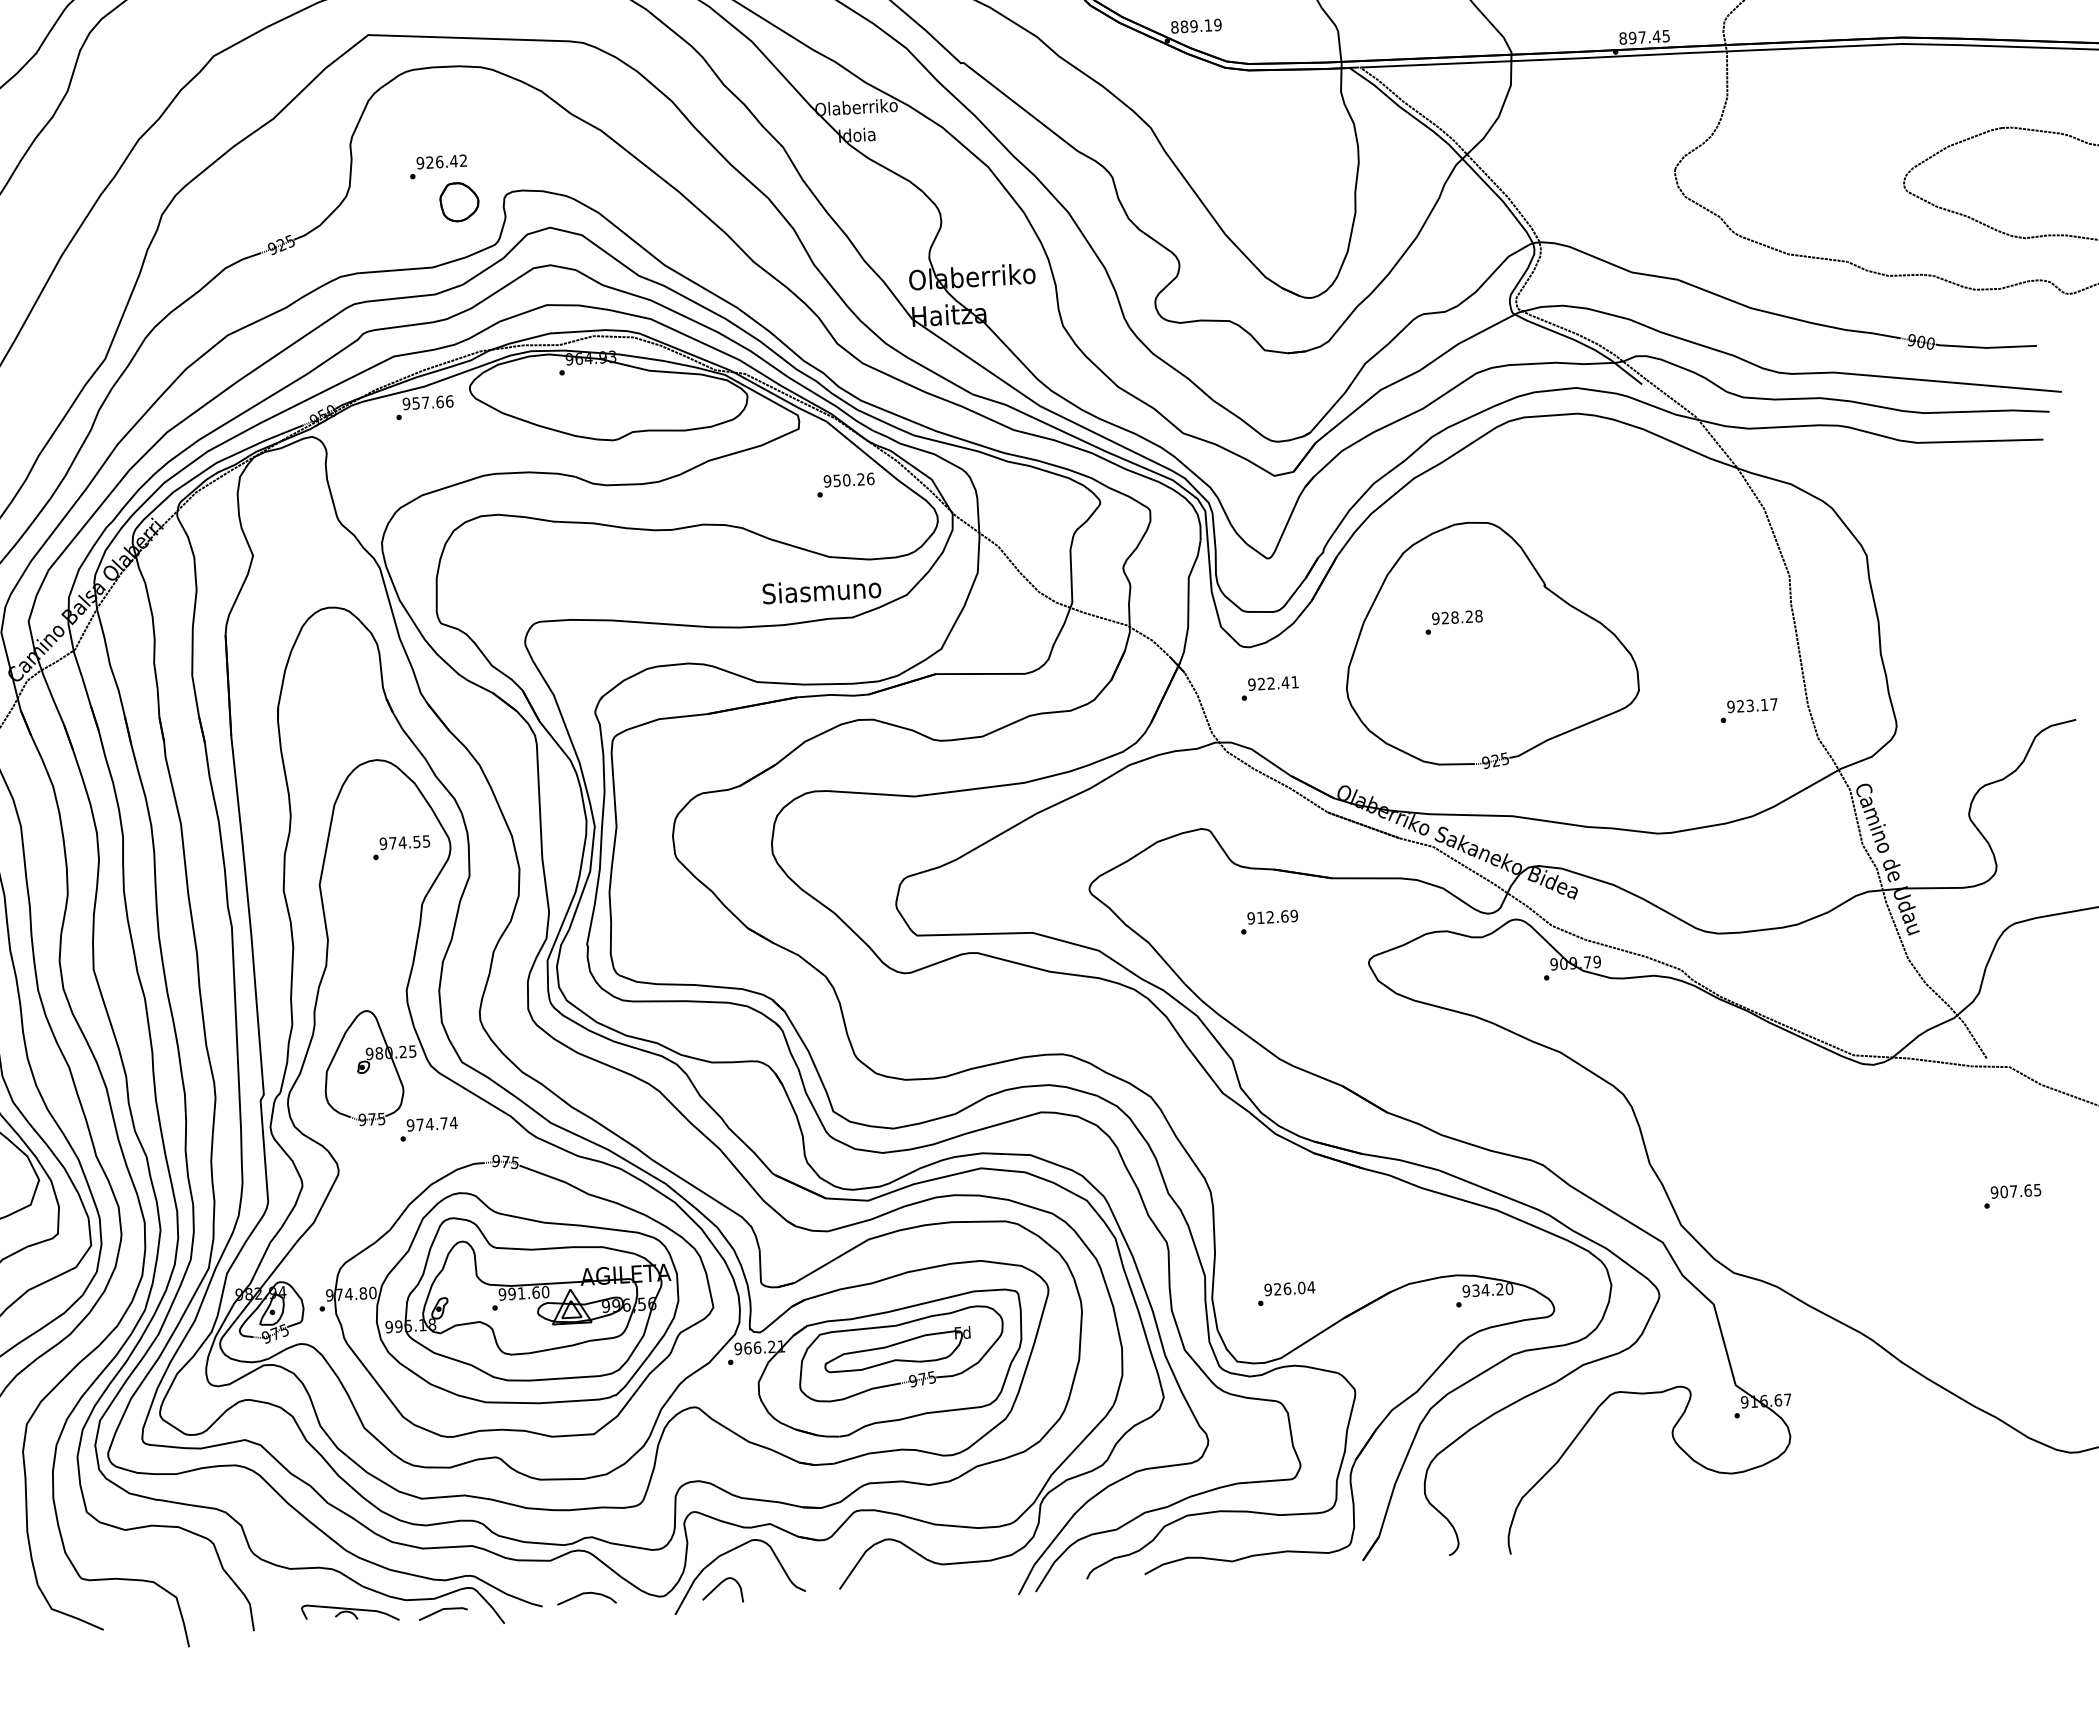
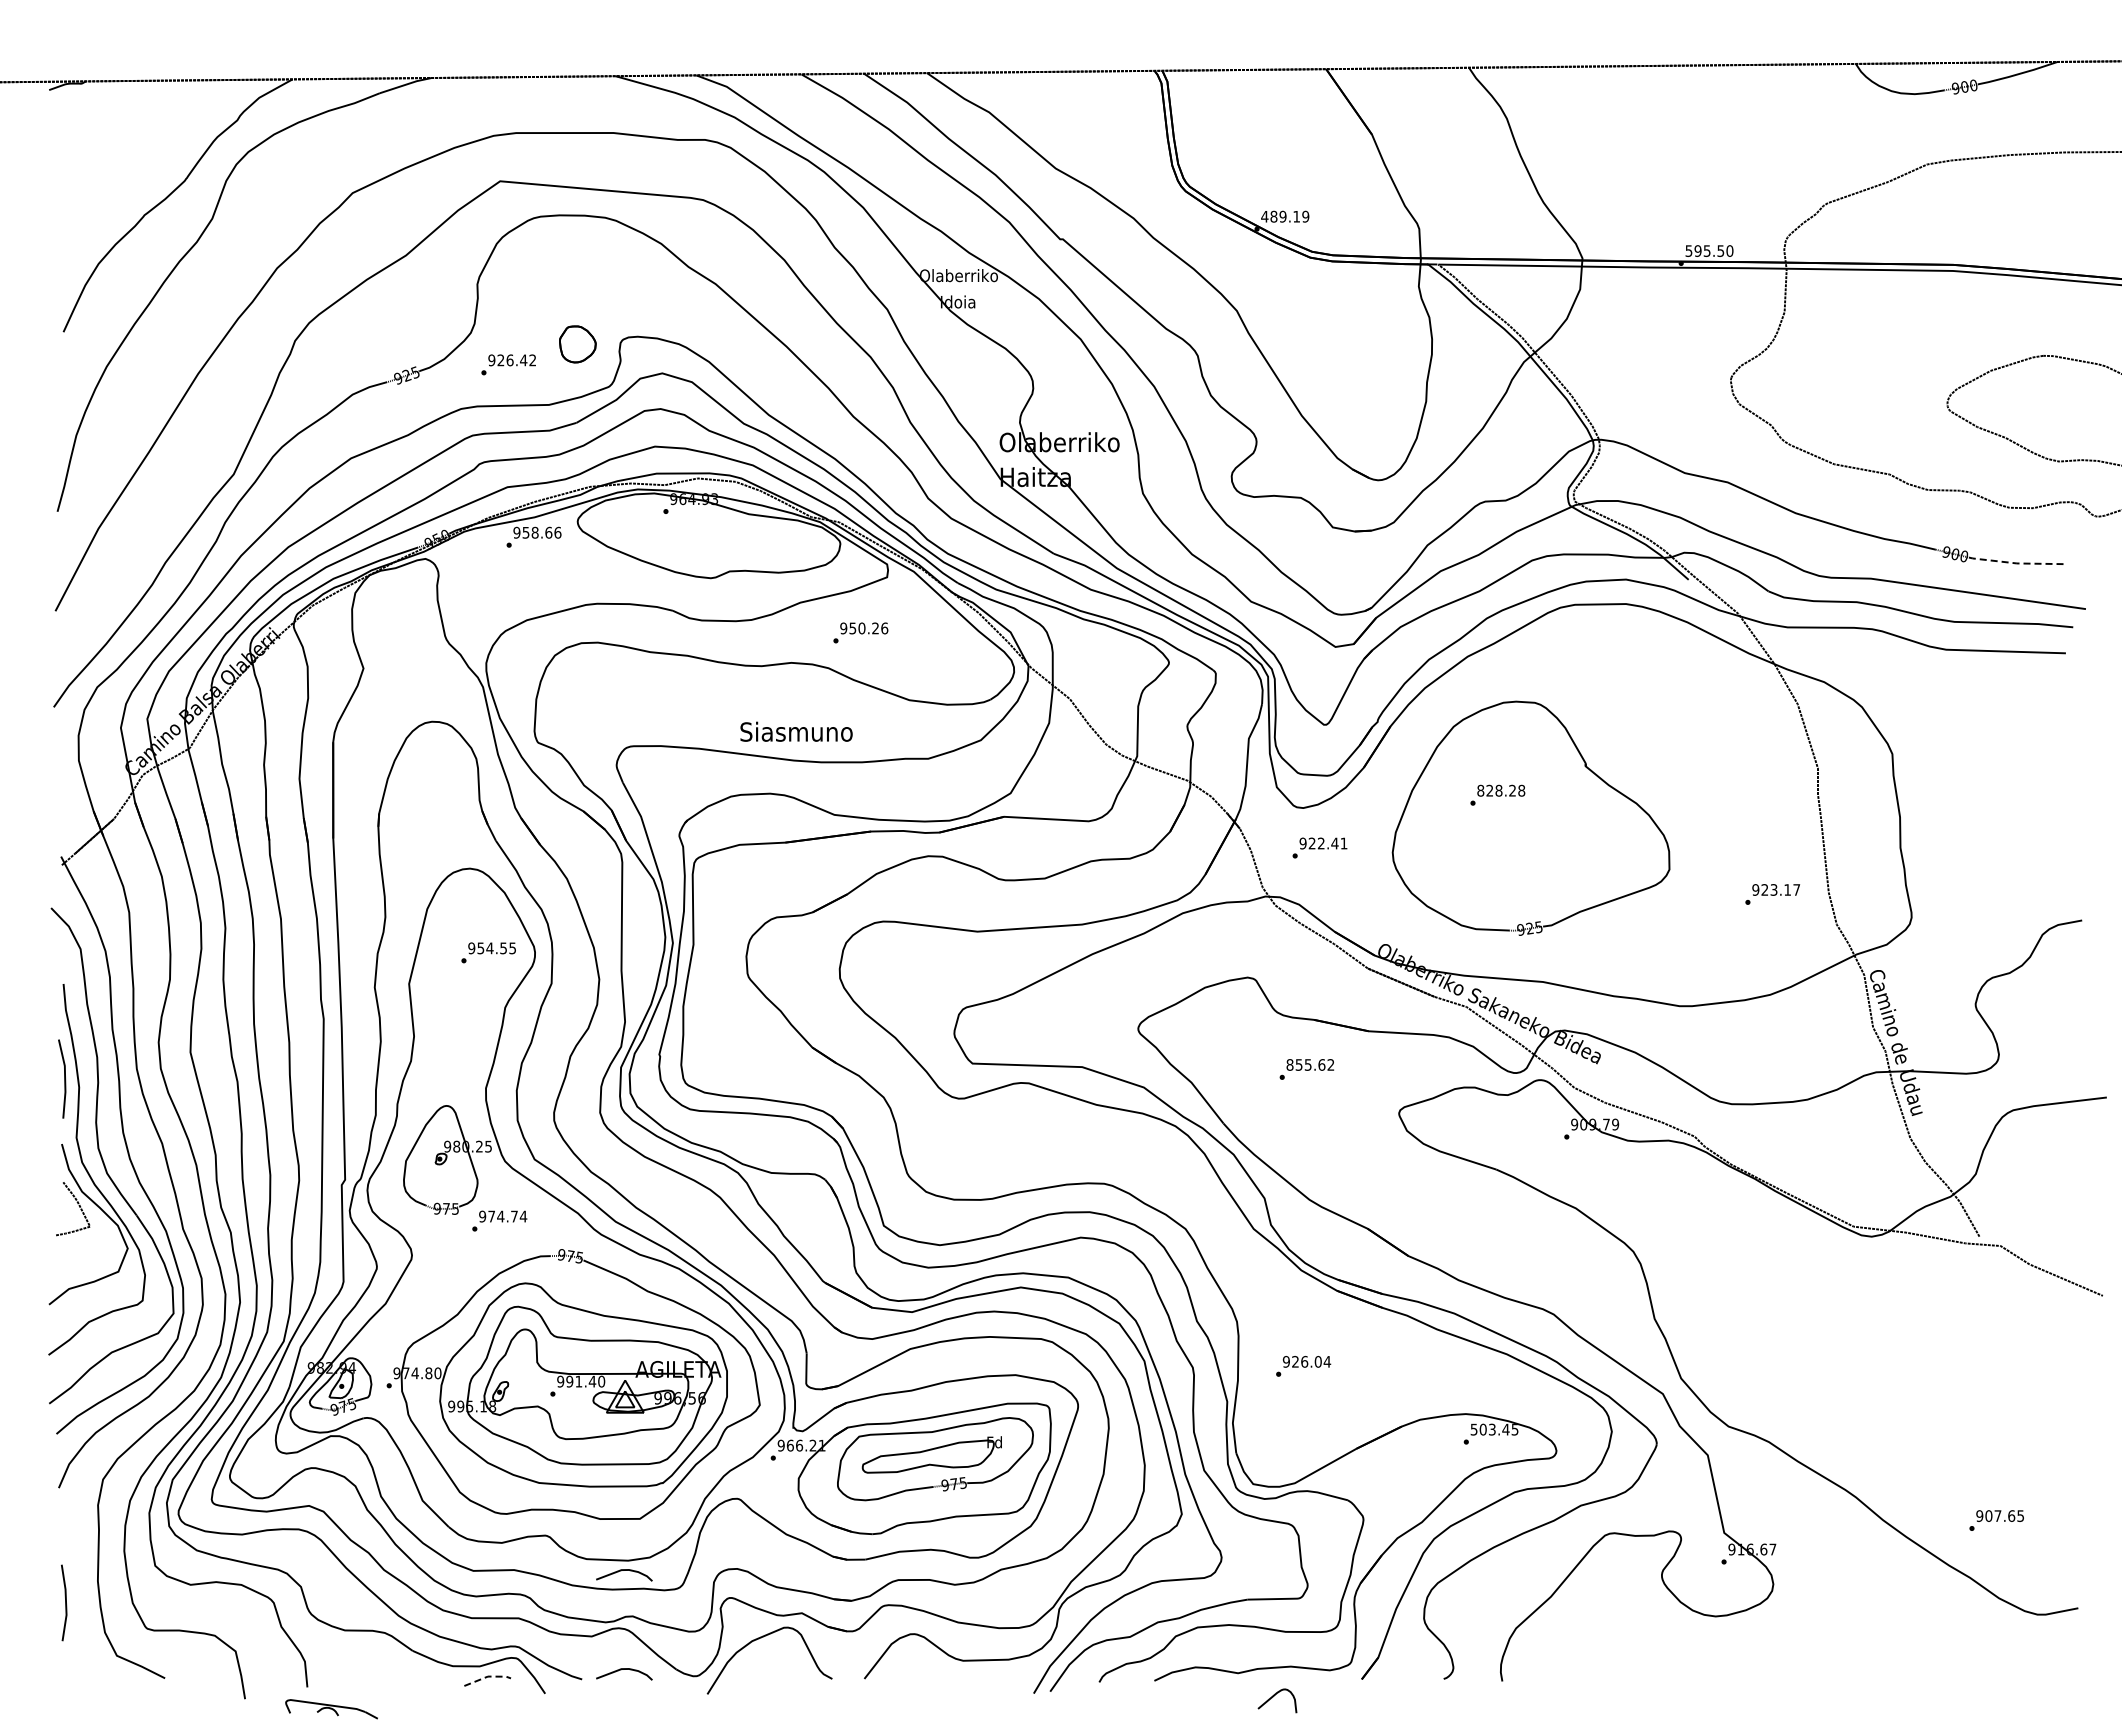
text: (1174, 27) -> (1264, 216), 889.19 -> 489.19
text: (1644, 36) -> (1709, 250), 897.45 -> 595.50
text: (438, 166) -> (508, 364), moved
line: (1985, 348) -> (2015, 563), solid -> dashed
text: (425, 402) -> (534, 532), 957.66 -> 958.66
text: (845, 484) -> (860, 632), moved
text: (821, 590) -> (796, 731), moved
text: (1435, 618) -> (1480, 790), 928.28 -> 828.28
text: (392, 843) -> (480, 948), 974.55 -> 954.55
text: (1272, 916) -> (1310, 1064), 912.69 -> 855.62
text: (2012, 1196) -> (1996, 1520), moved
text: (1487, 1289) -> (1494, 1429), 934.20 -> 503.45
text: (534, 1292) -> (591, 1381), 991.60 -> 991.40
text: (1286, 1293) -> (1303, 1366), moved
curve: (580, 1489) -> (624, 1570), added
curve: (719, 1586) -> (1274, 1696), moved
line: (443, 1608) -> (488, 1676), solid -> dashed
part: (350, 1613) -> (331, 1709), moved

